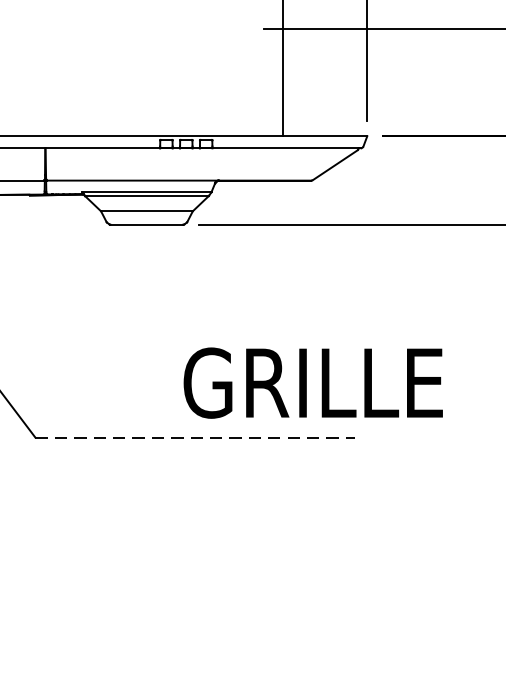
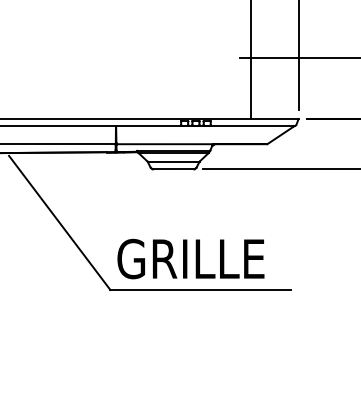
text: (312, 382) -> (190, 258), moved
line: (194, 436) -> (200, 289), dashed -> solid

